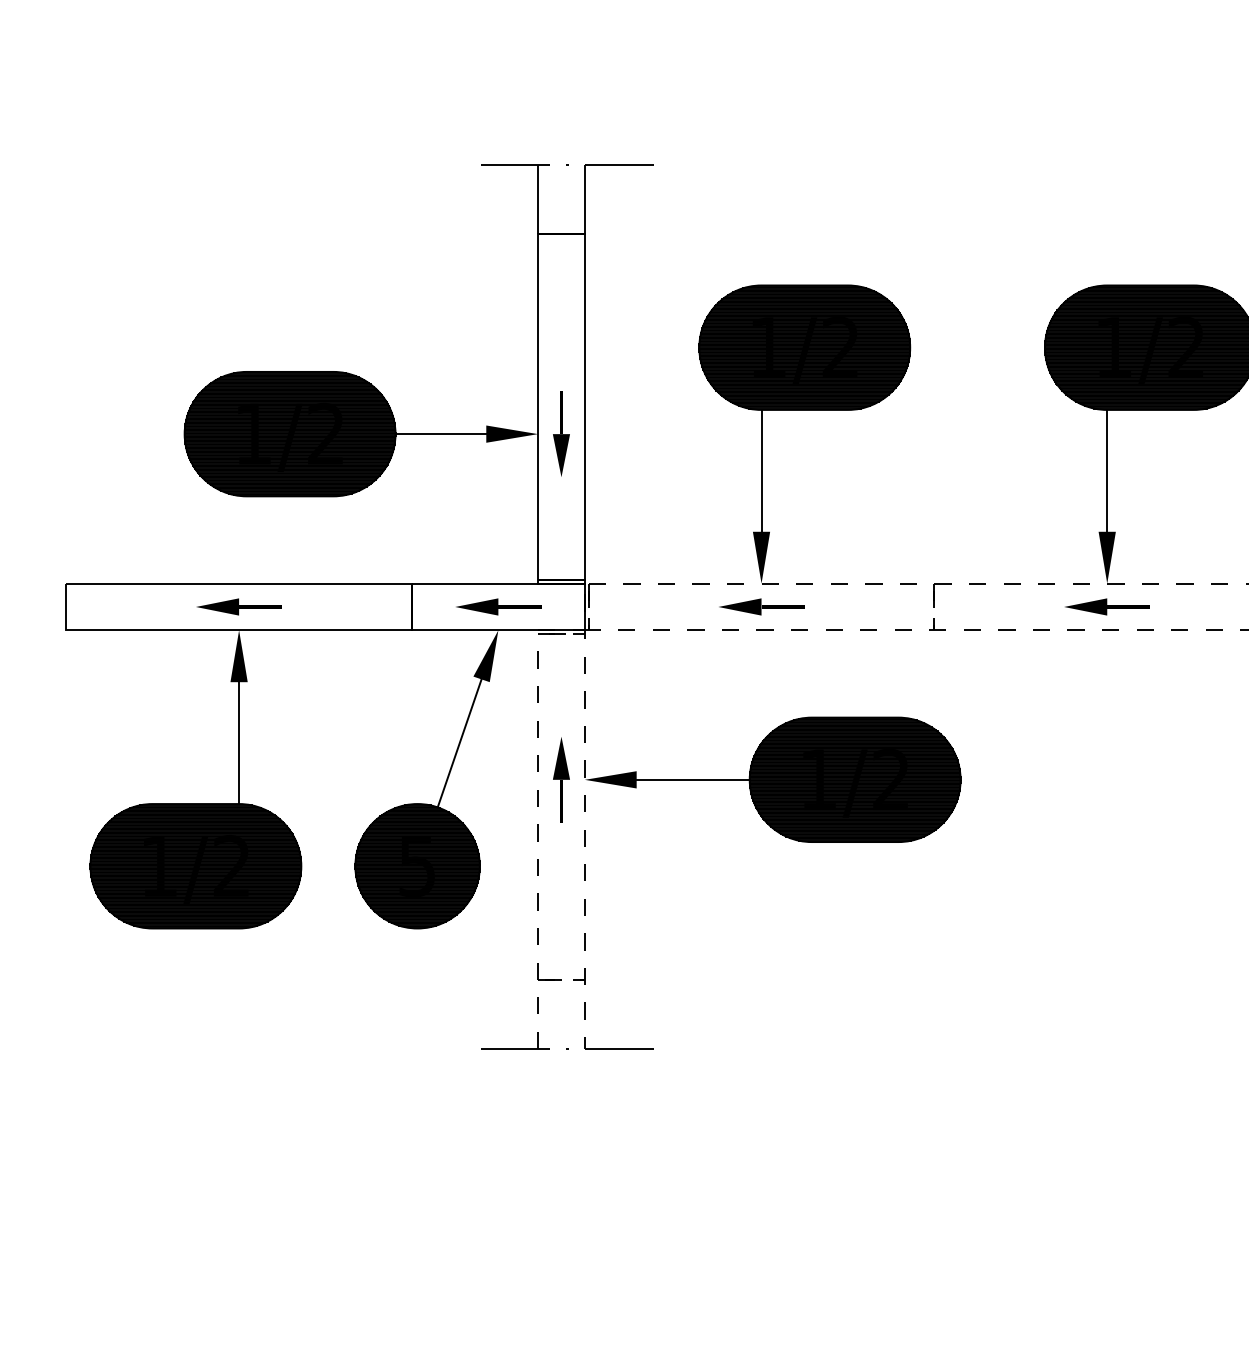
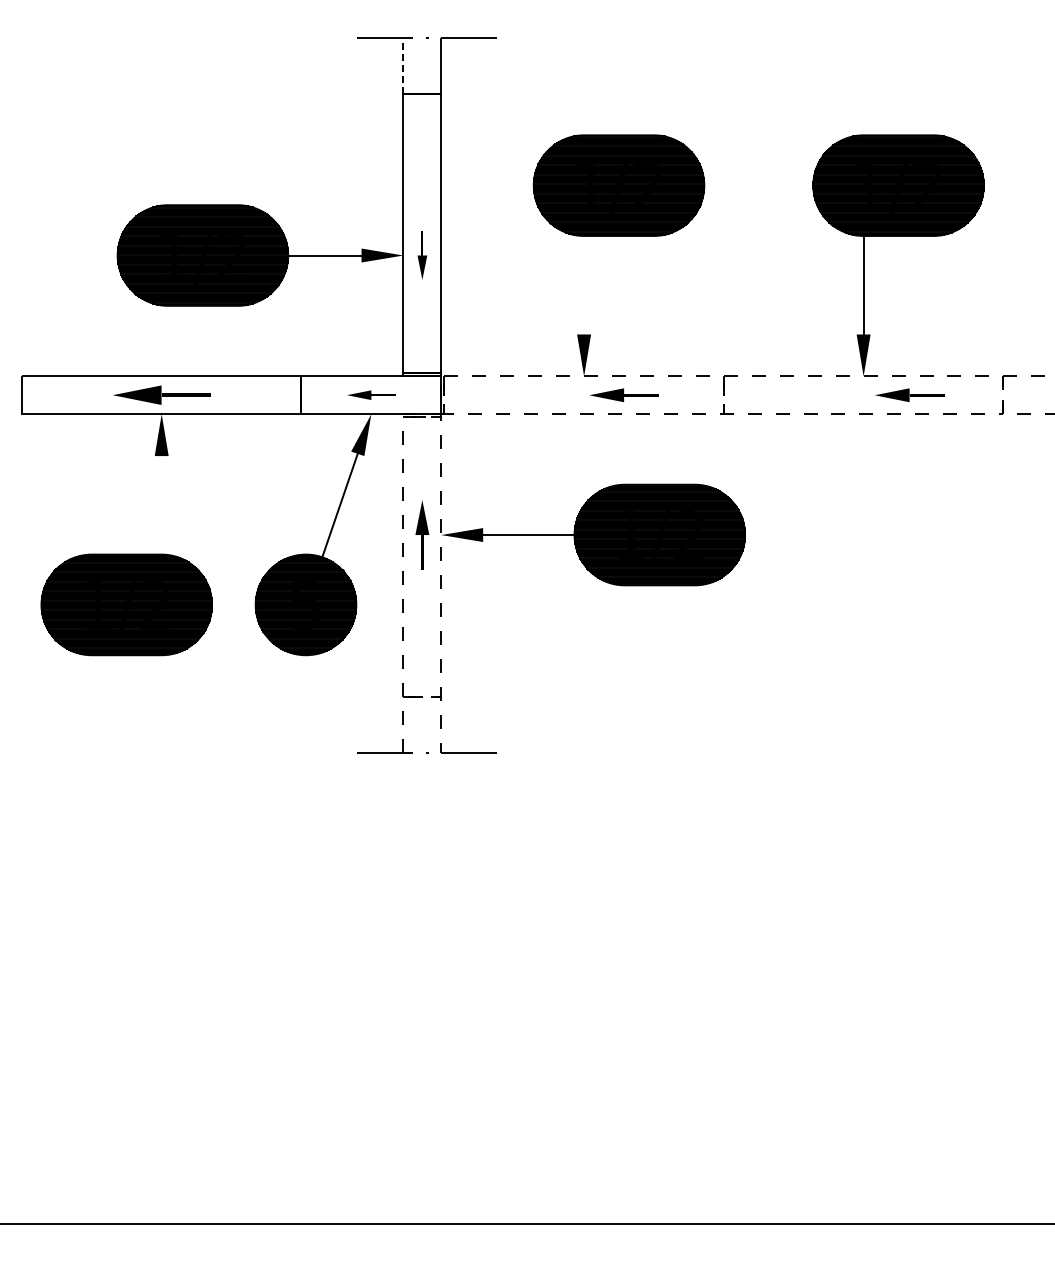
line: (538, 199) -> (403, 65), solid -> dashed
part: (561, 434) -> (422, 255), size x0.7
line: (762, 469) -> (584, 284), removed
part: (498, 606) -> (371, 394), size x0.7
part: (238, 607) -> (161, 395), size x1.4
part: (760, 607) -> (623, 395), moved
part: (1107, 607) -> (909, 395), moved
line: (238, 743) -> (161, 505), removed

